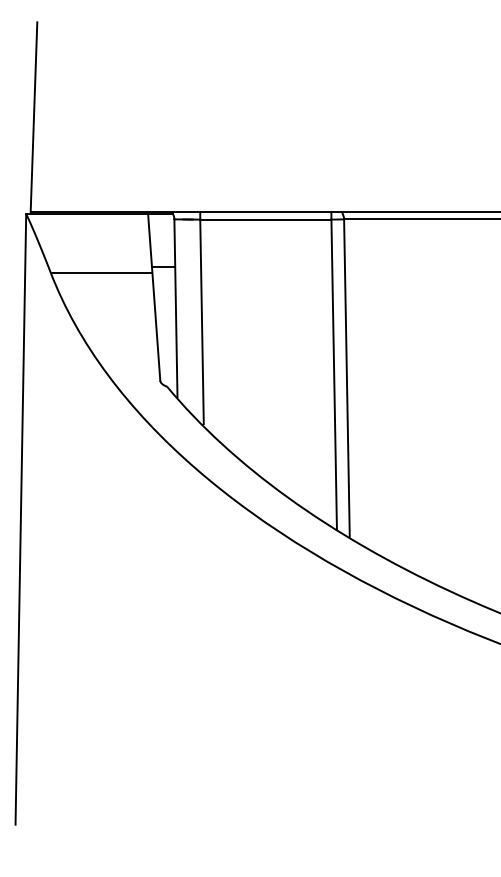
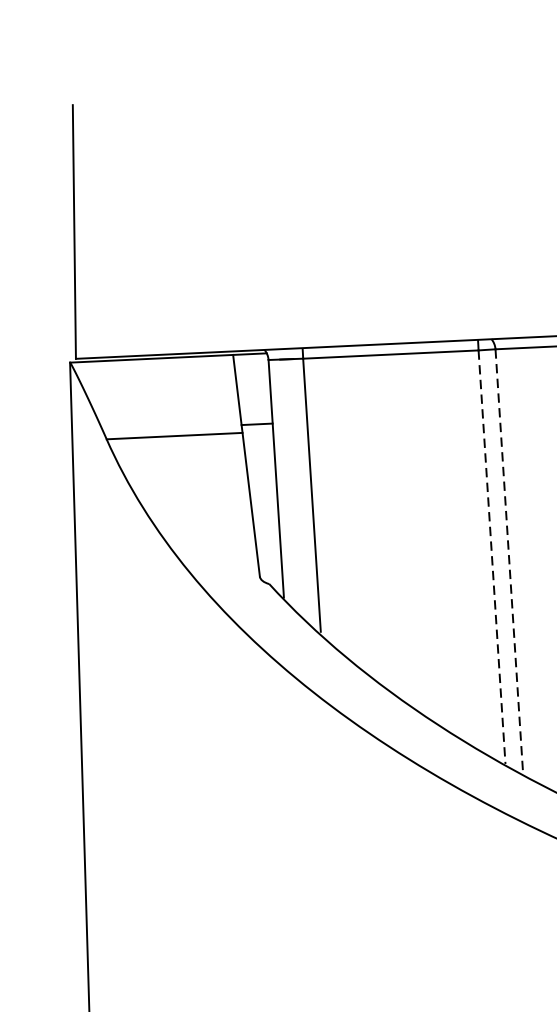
line: (334, 374) -> (492, 557), solid -> dashed
line: (346, 378) -> (508, 561), solid -> dashed

